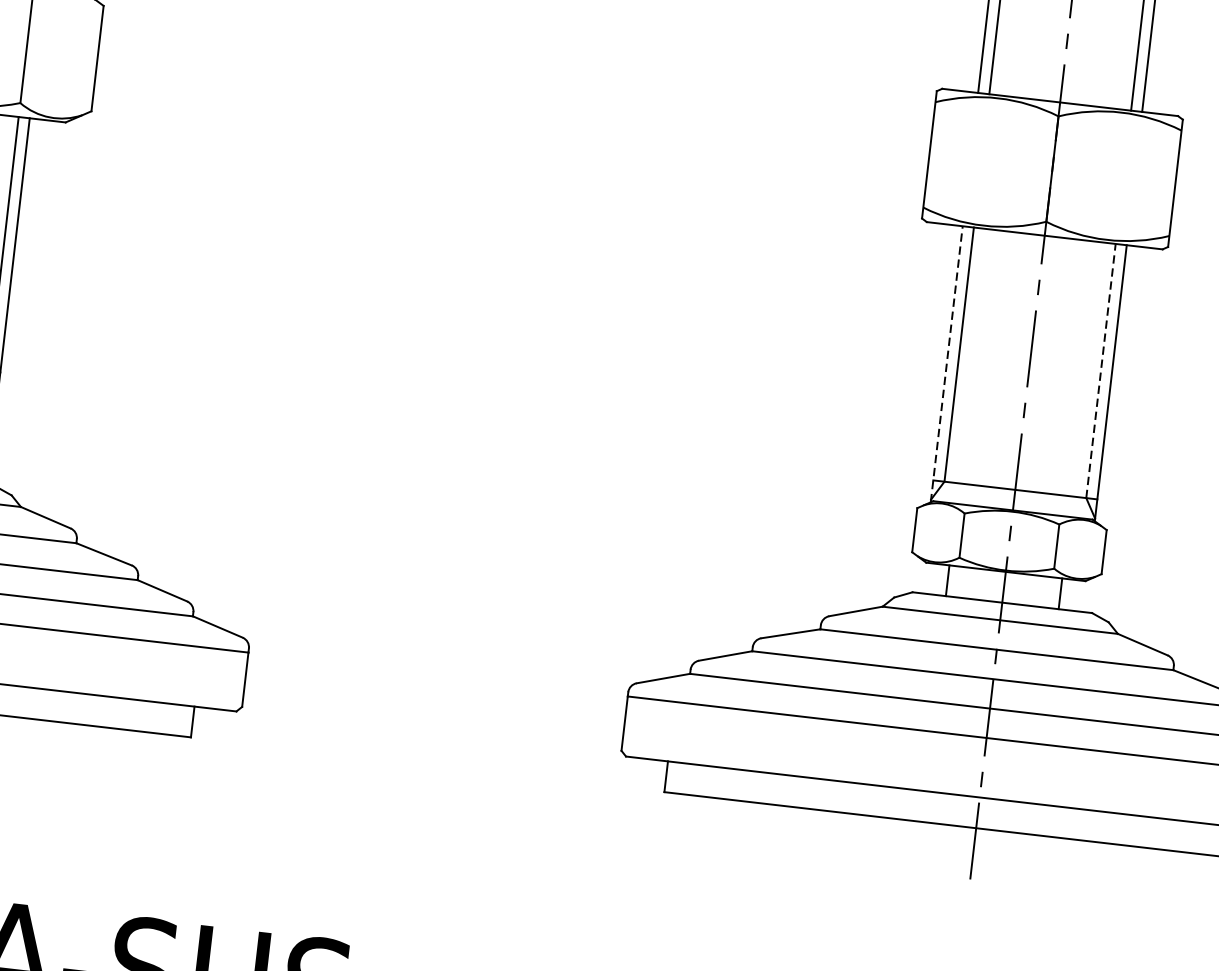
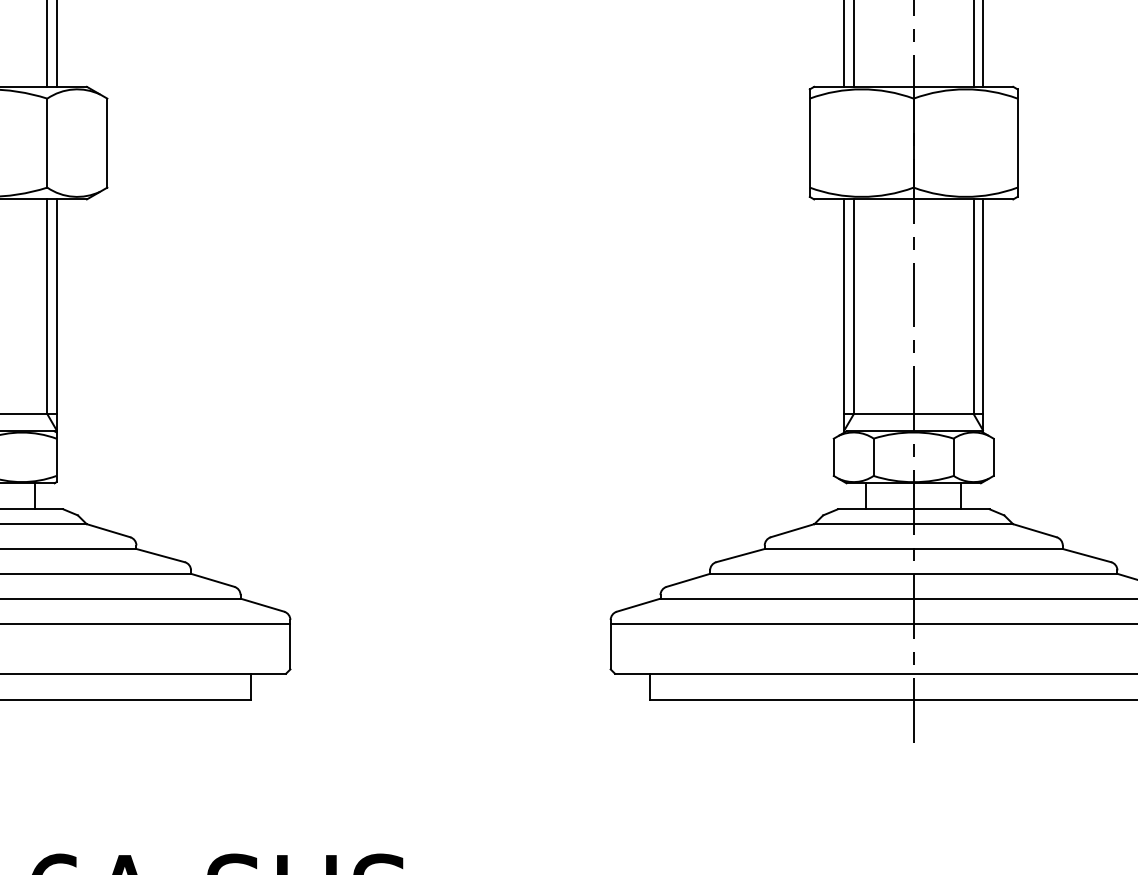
line: (946, 363) -> (844, 315), dashed -> solid
line: (1100, 370) -> (973, 306), dashed -> solid

